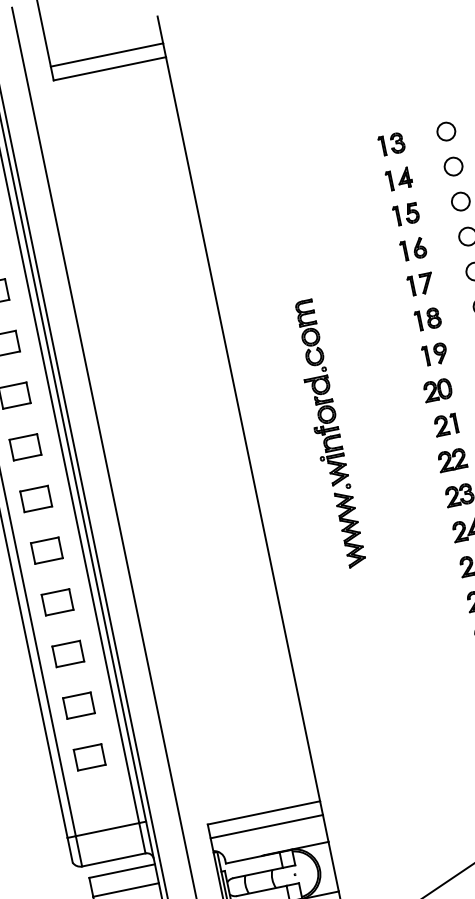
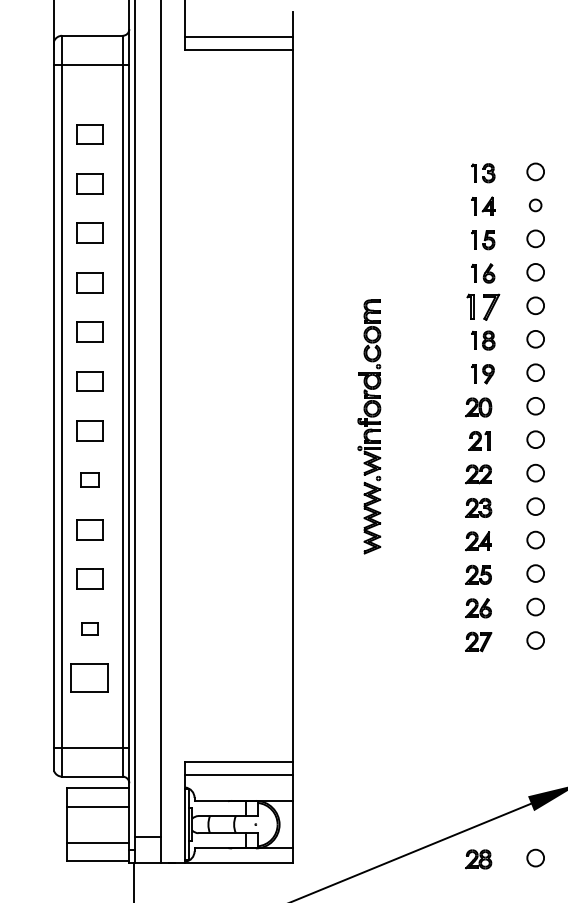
circle: (453, 166) -> (535, 205), size x0.7
part: (421, 284) -> (483, 307), size x1.4
part: (46, 549) -> (89, 479), size x0.7
part: (78, 705) -> (89, 628), size x0.6
part: (89, 756) -> (89, 677), size x1.4

